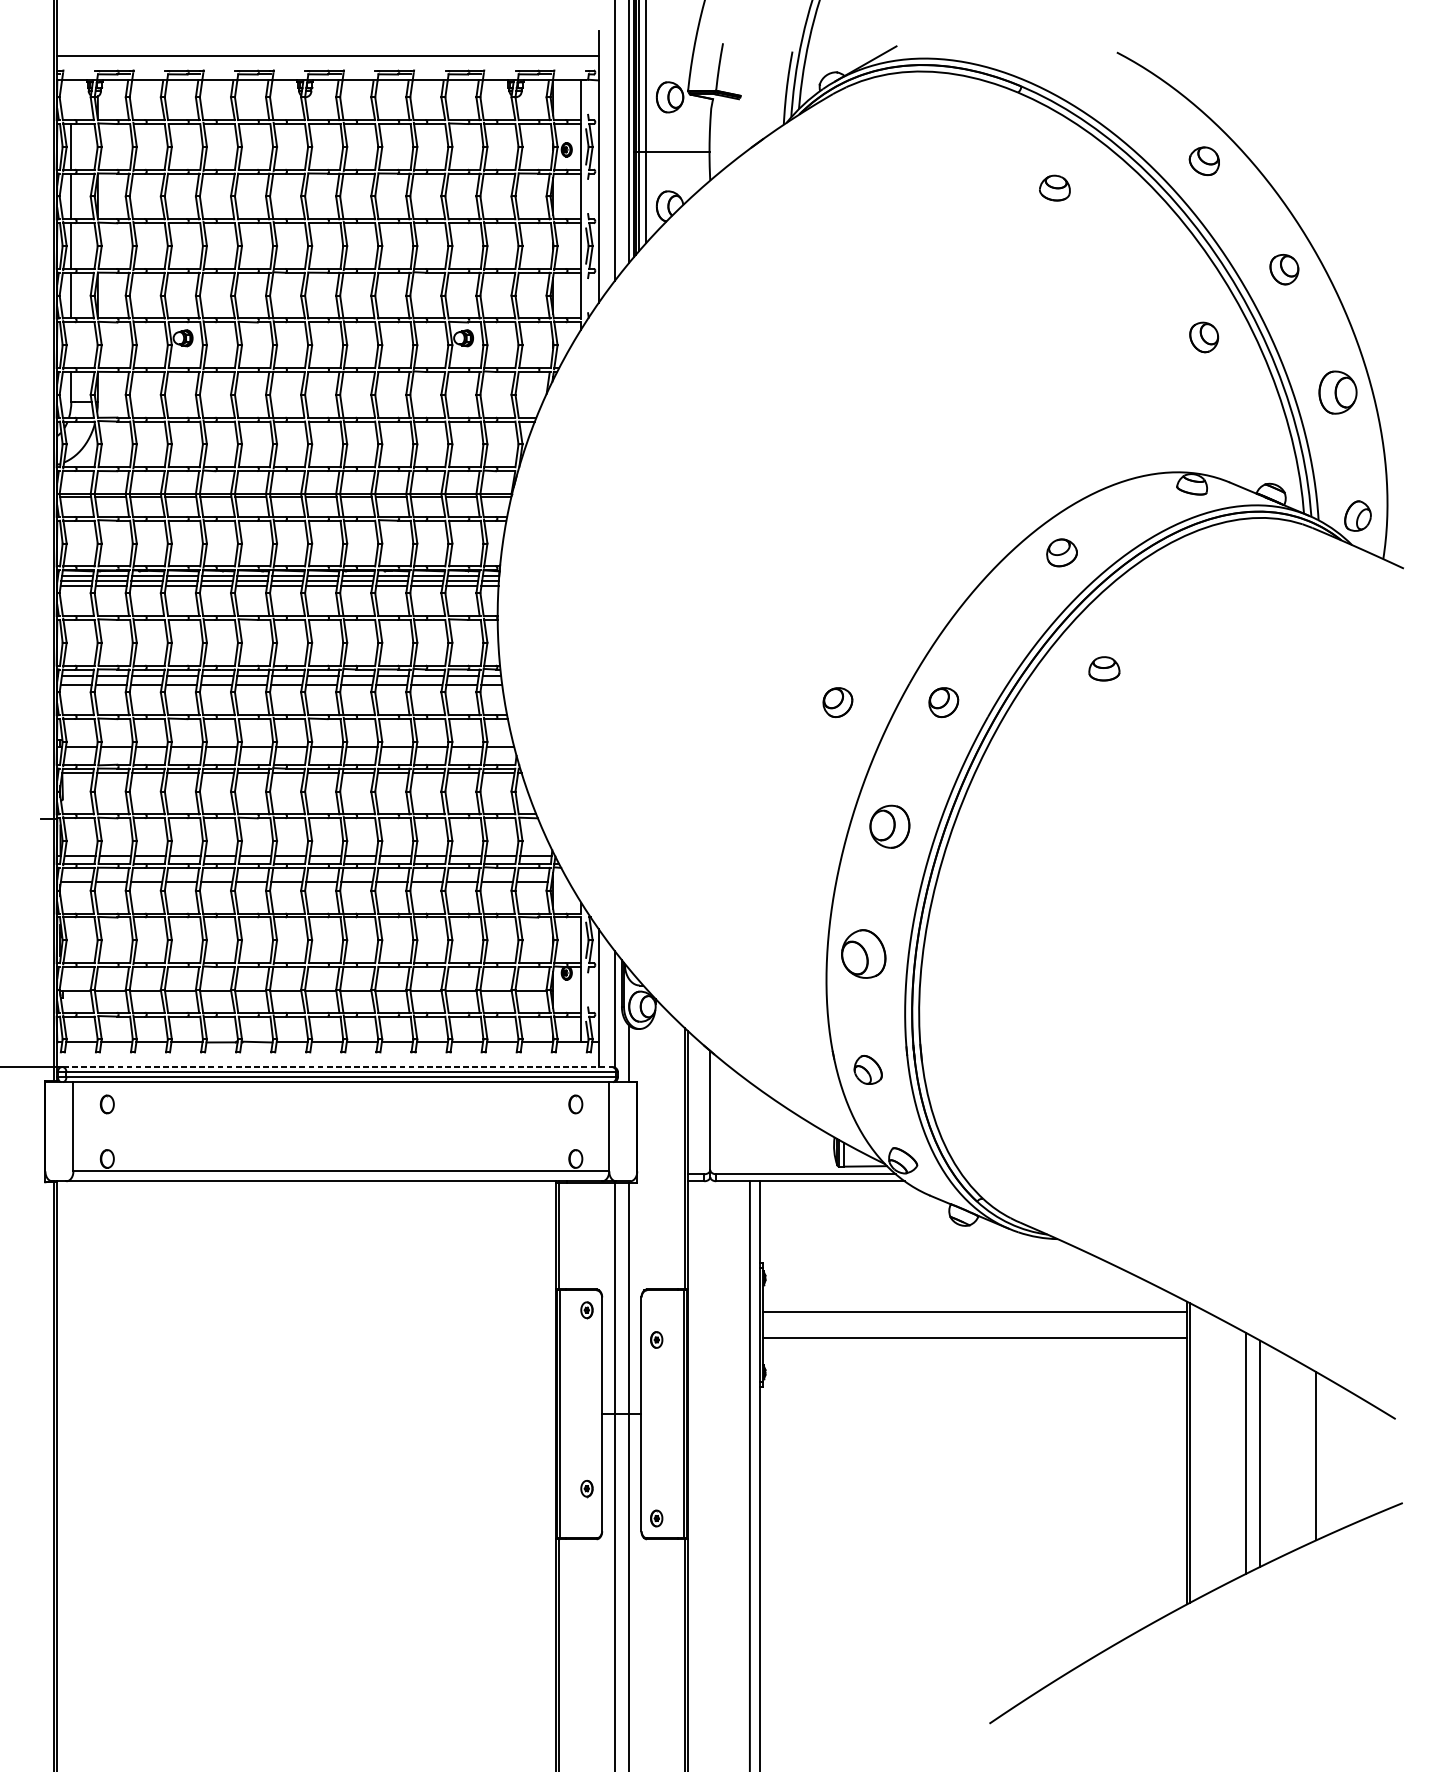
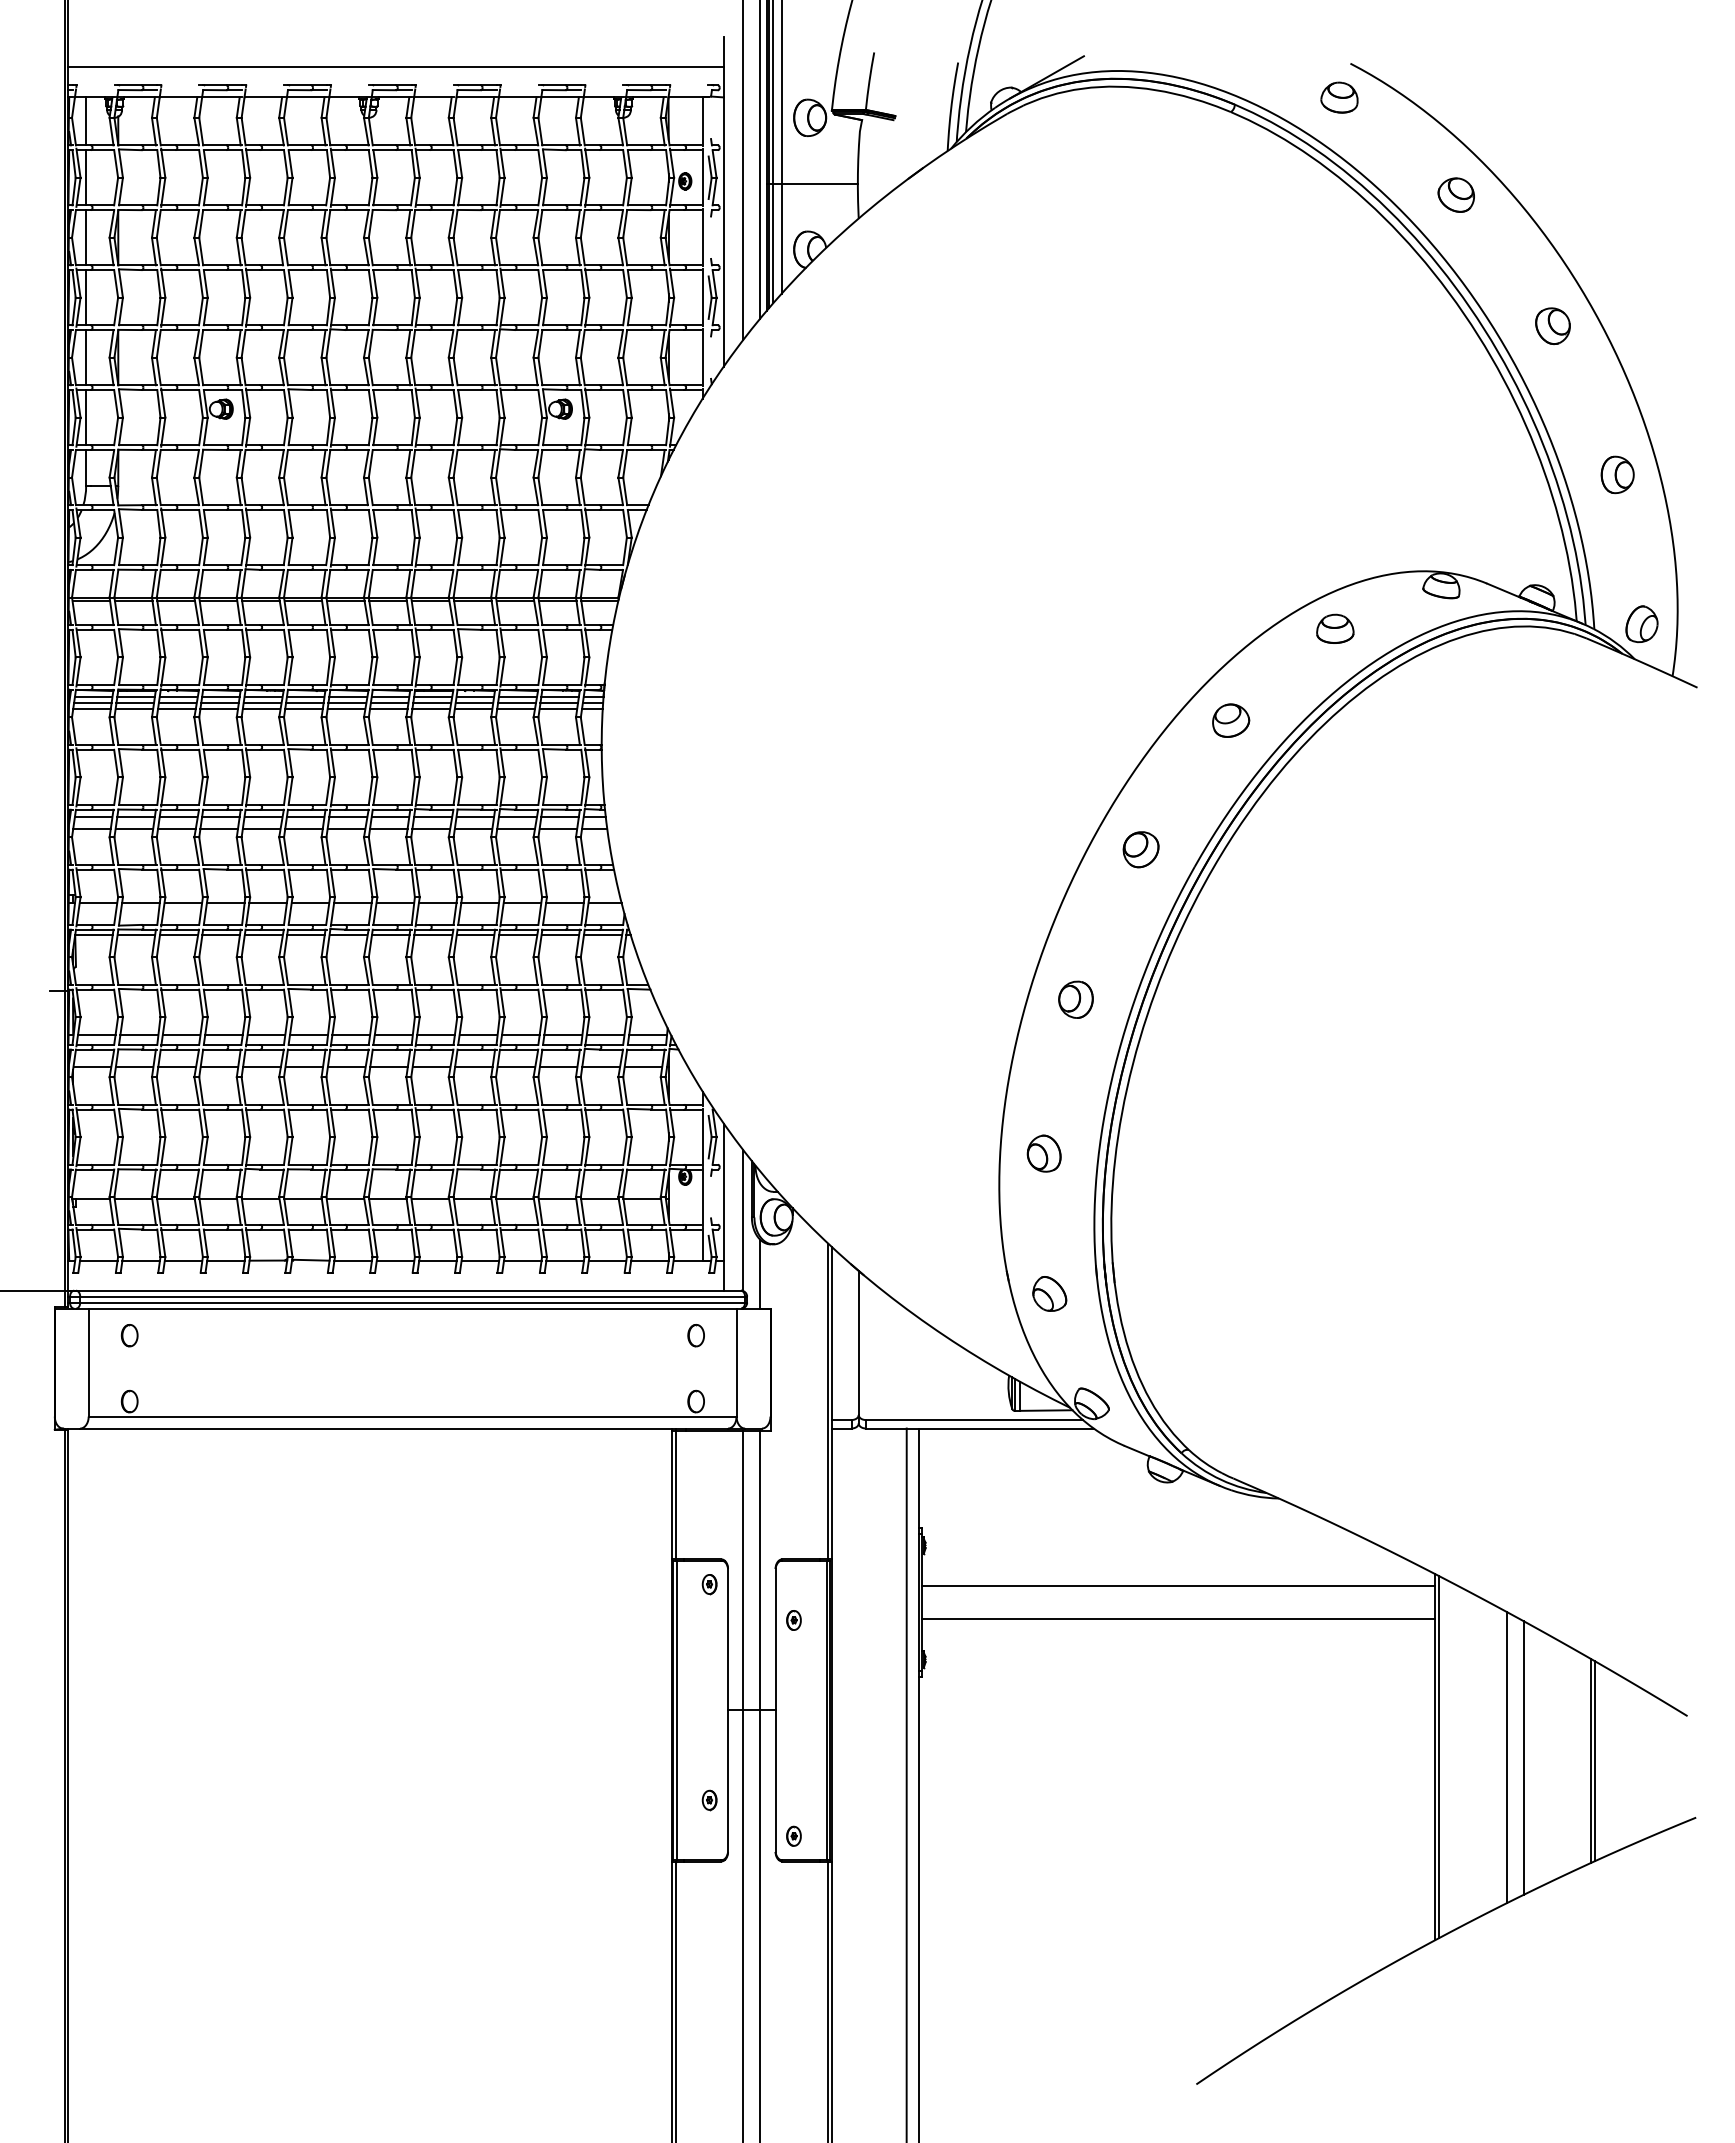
line: (71, 100) -> (86, 121), added
part: (1054, 188) -> (1339, 97), moved
part: (1203, 336) -> (1455, 407), removed
line: (71, 345) -> (86, 417), added
part: (1337, 392) -> (1617, 474), size x0.71
part: (1062, 552) -> (1231, 720), moved
part: (1104, 668) -> (1335, 628), moved
part: (837, 702) -> (1012, 849), removed
part: (889, 826) -> (1075, 999), size x0.71
part: (863, 953) -> (1043, 1153), size x0.62
line: (337, 1067) -> (408, 1290), dashed -> solid
line: (1318, 1456) -> (1594, 1761), added

